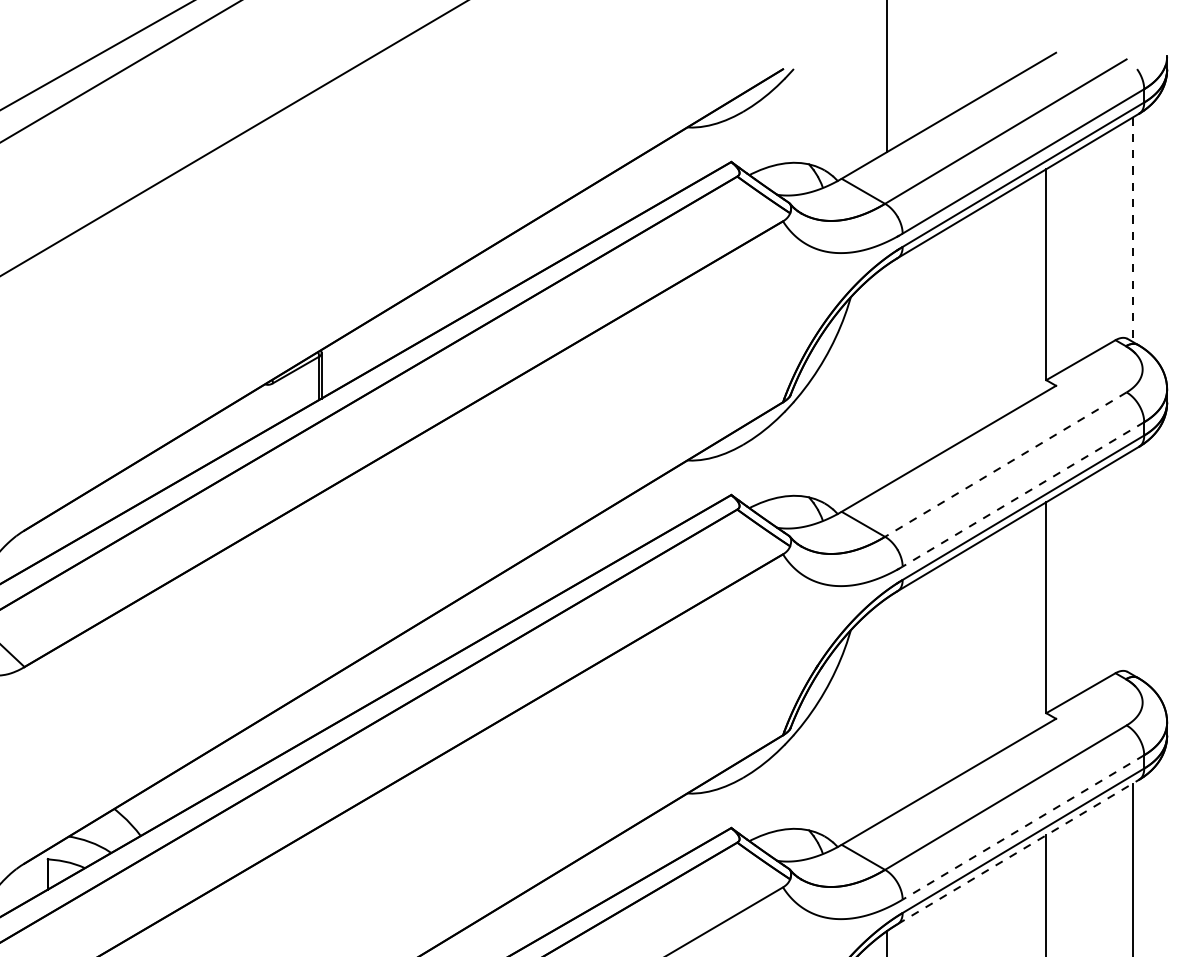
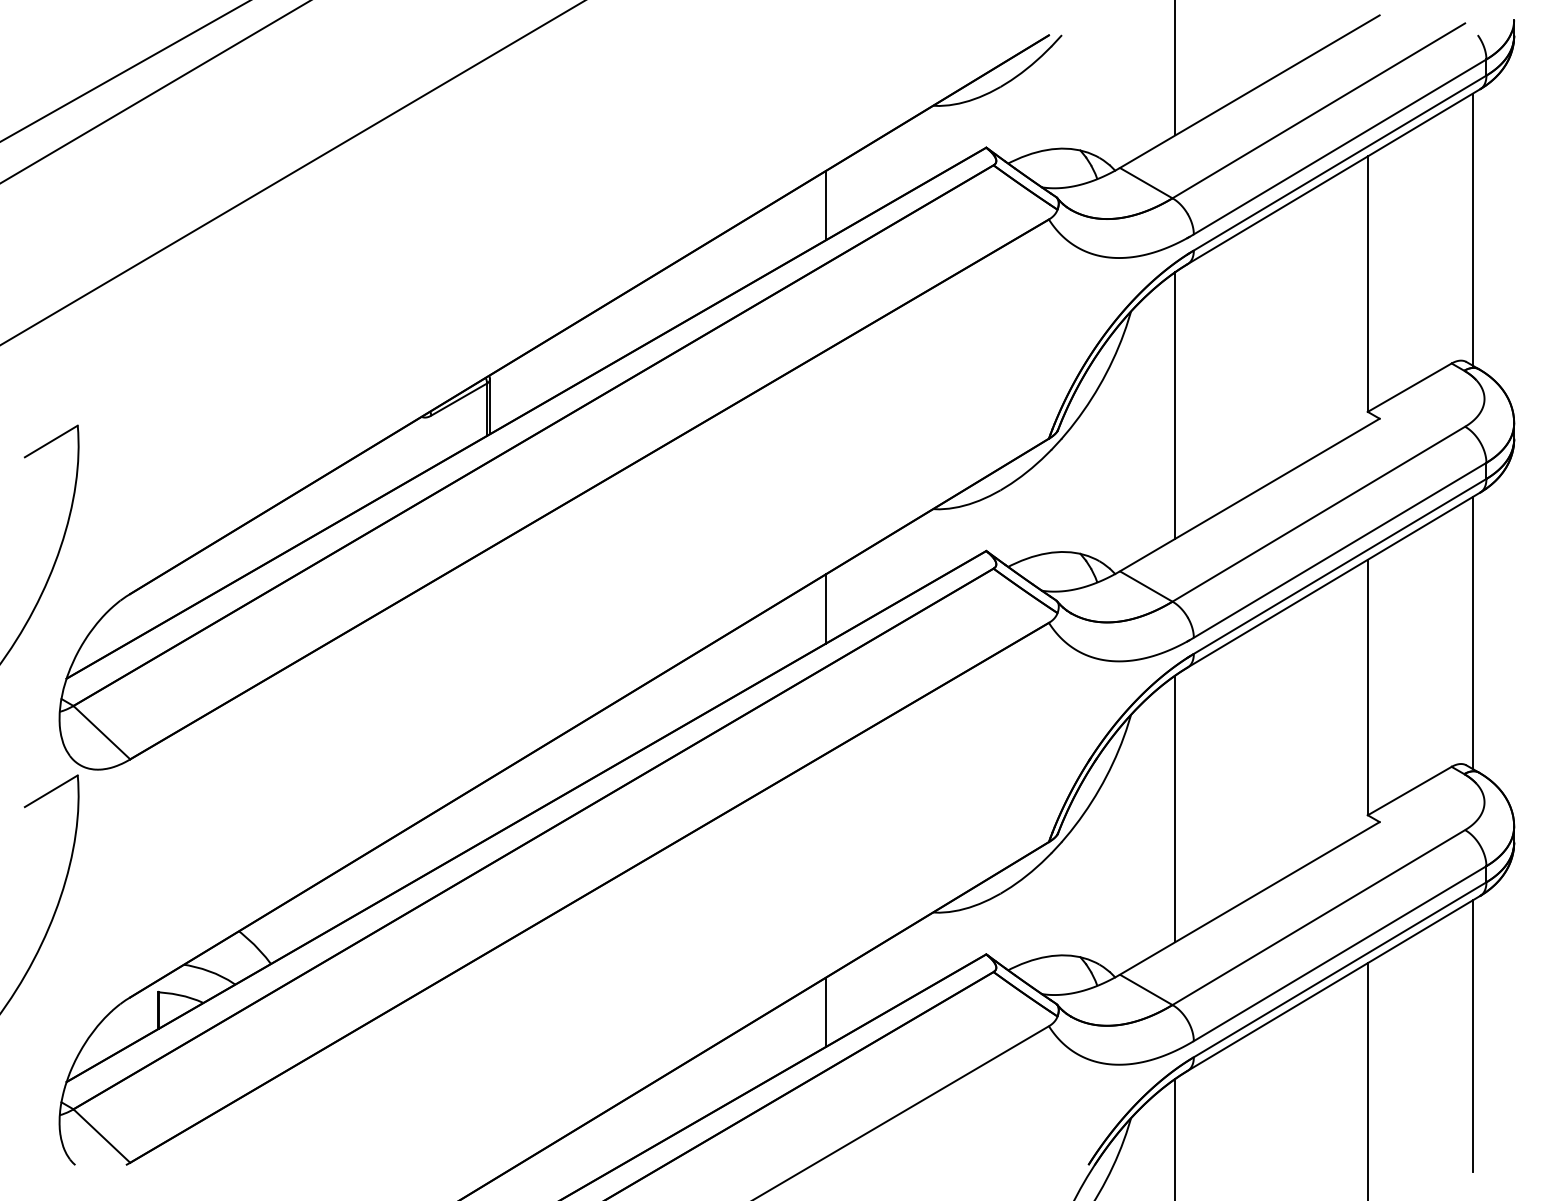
line: (598, 209) -> (825, 205), added
line: (1132, 229) -> (1472, 229), dashed -> solid
line: (887, 374) -> (1175, 405), added
line: (1005, 464) -> (1318, 514), dashed -> solid
line: (1022, 494) -> (1339, 550), dashed -> solid
line: (598, 542) -> (825, 608), added
line: (1132, 562) -> (1472, 632), added
line: (887, 707) -> (1175, 808), added
line: (1022, 827) -> (1339, 953), dashed -> solid
line: (1018, 852) -> (1334, 983), dashed -> solid
line: (598, 876) -> (825, 1012), added

